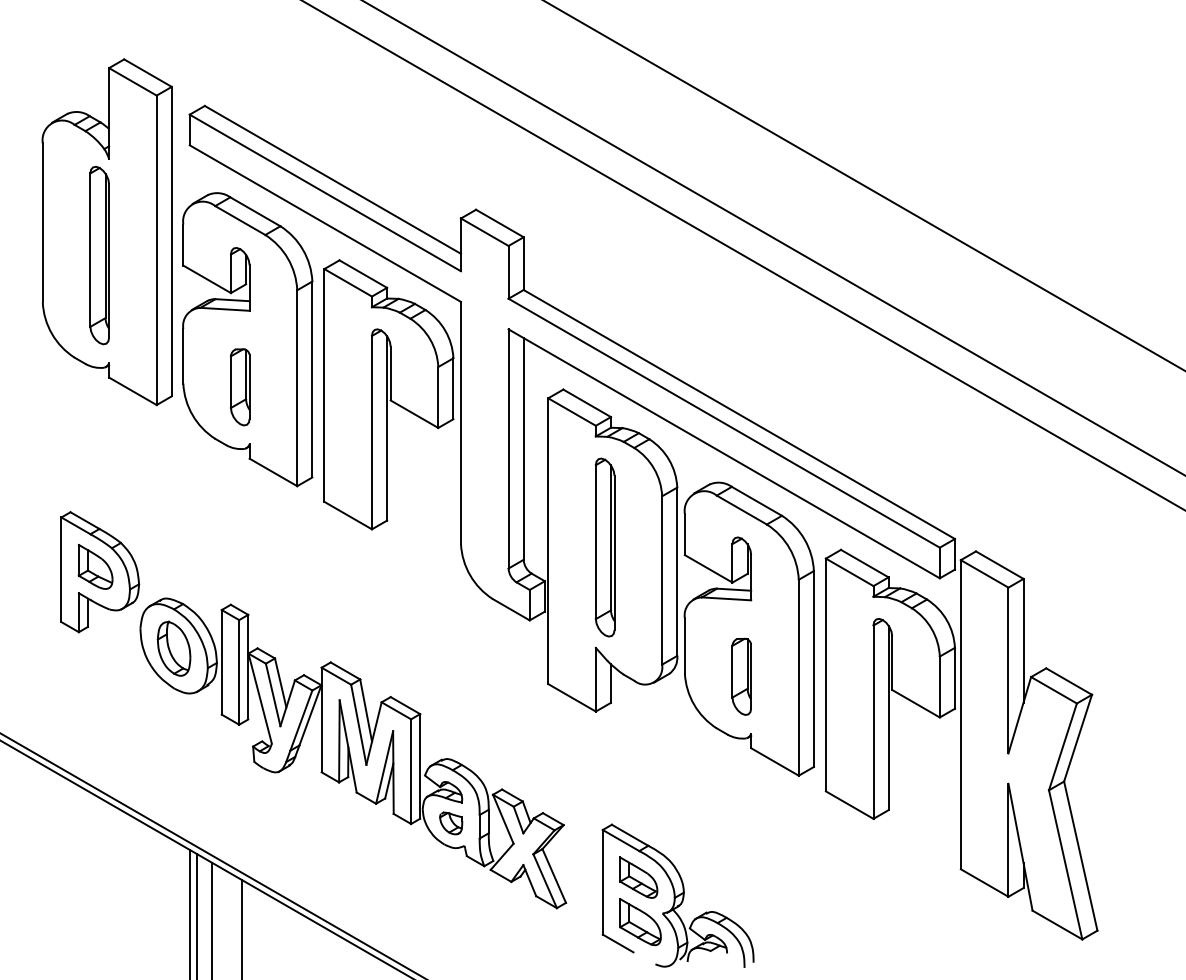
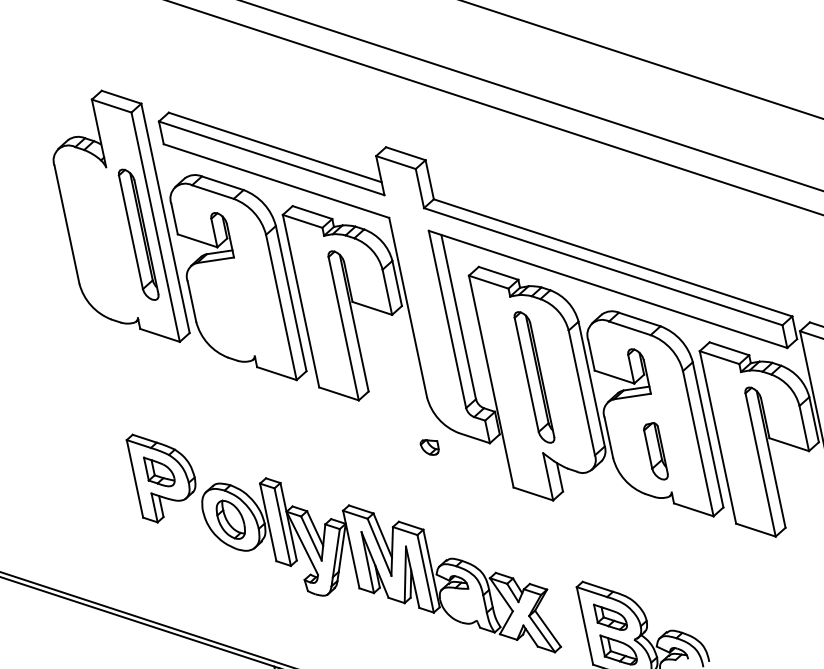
part: (99, 255) -> (138, 234), moved
part: (239, 387) -> (238, 315), removed
part: (451, 823) -> (430, 447), moved

